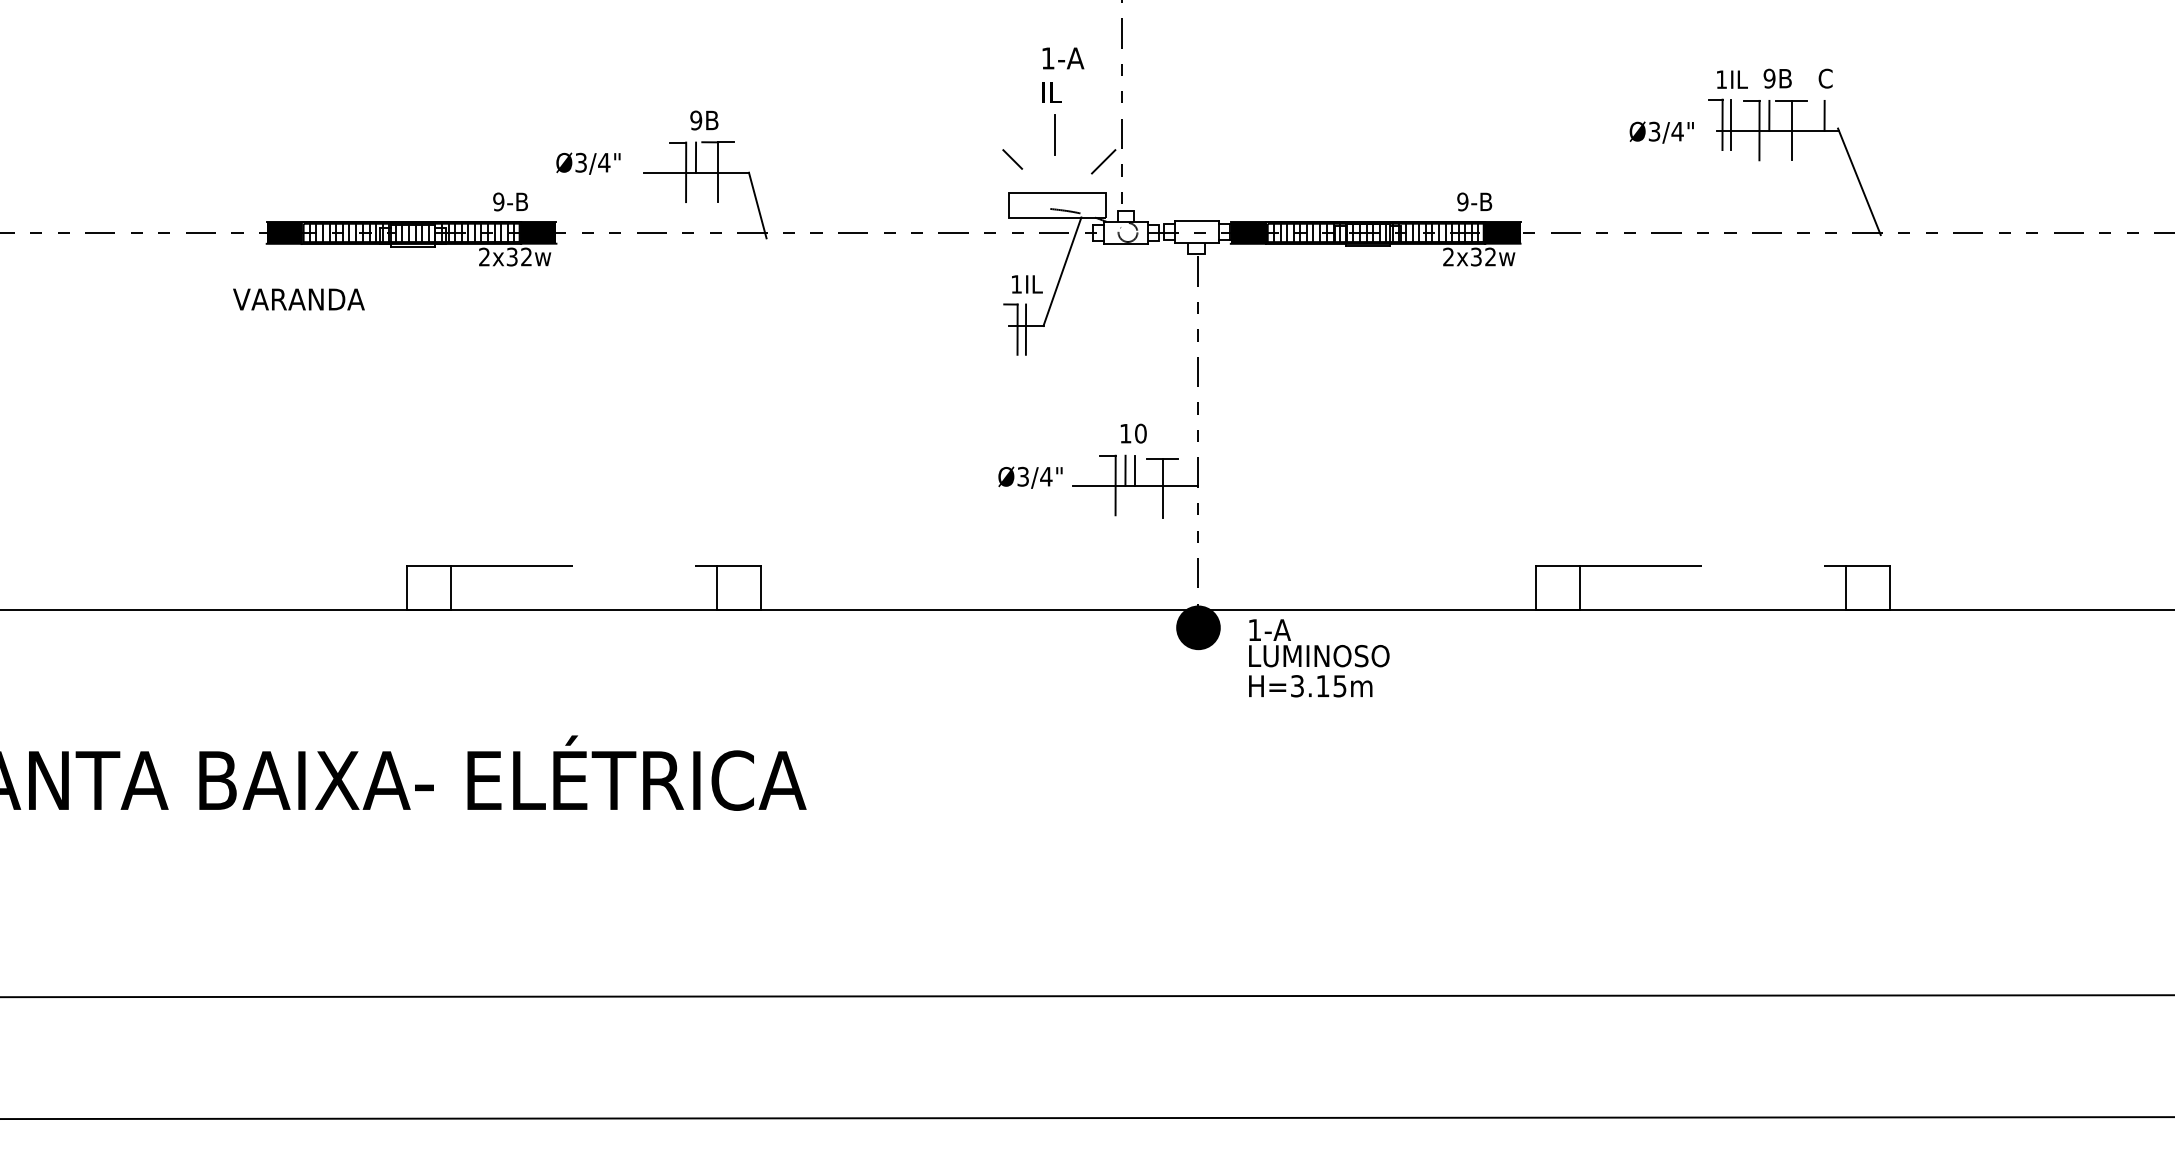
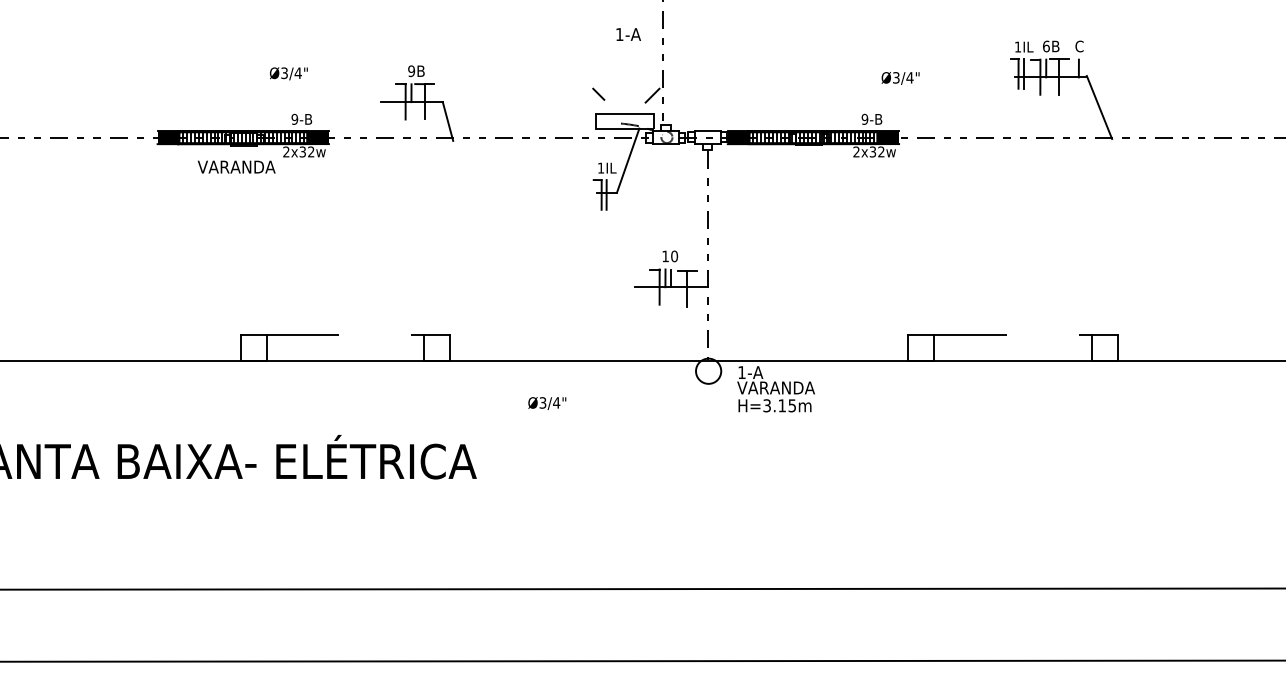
text: (1768, 78) -> (1045, 46), 9B -> 6B
part: (1051, 119) -> (621, 70), removed
text: (1661, 132) -> (900, 78), moved
text: (587, 163) -> (288, 73), moved
text: (298, 298) -> (236, 166), moved
text: (1030, 477) -> (547, 403), moved
fill: (1198, 626) -> (708, 370), removed
text: (1318, 655) -> (779, 387), LUMINOSO -> VARANDA

